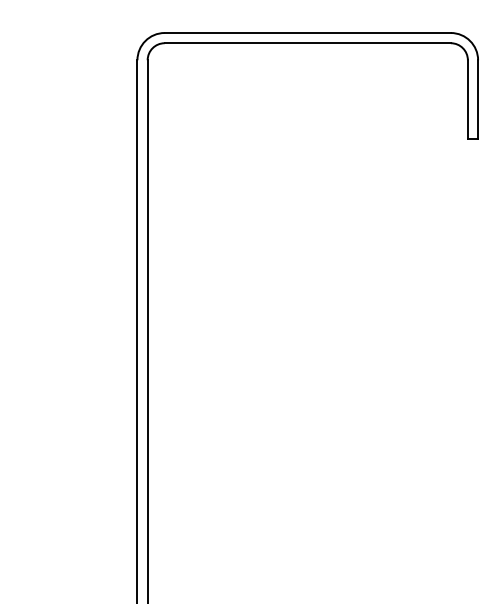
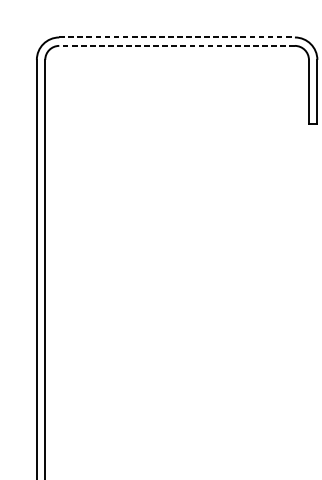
line: (308, 33) -> (177, 37), solid -> dashed
line: (307, 43) -> (176, 46), solid -> dashed

